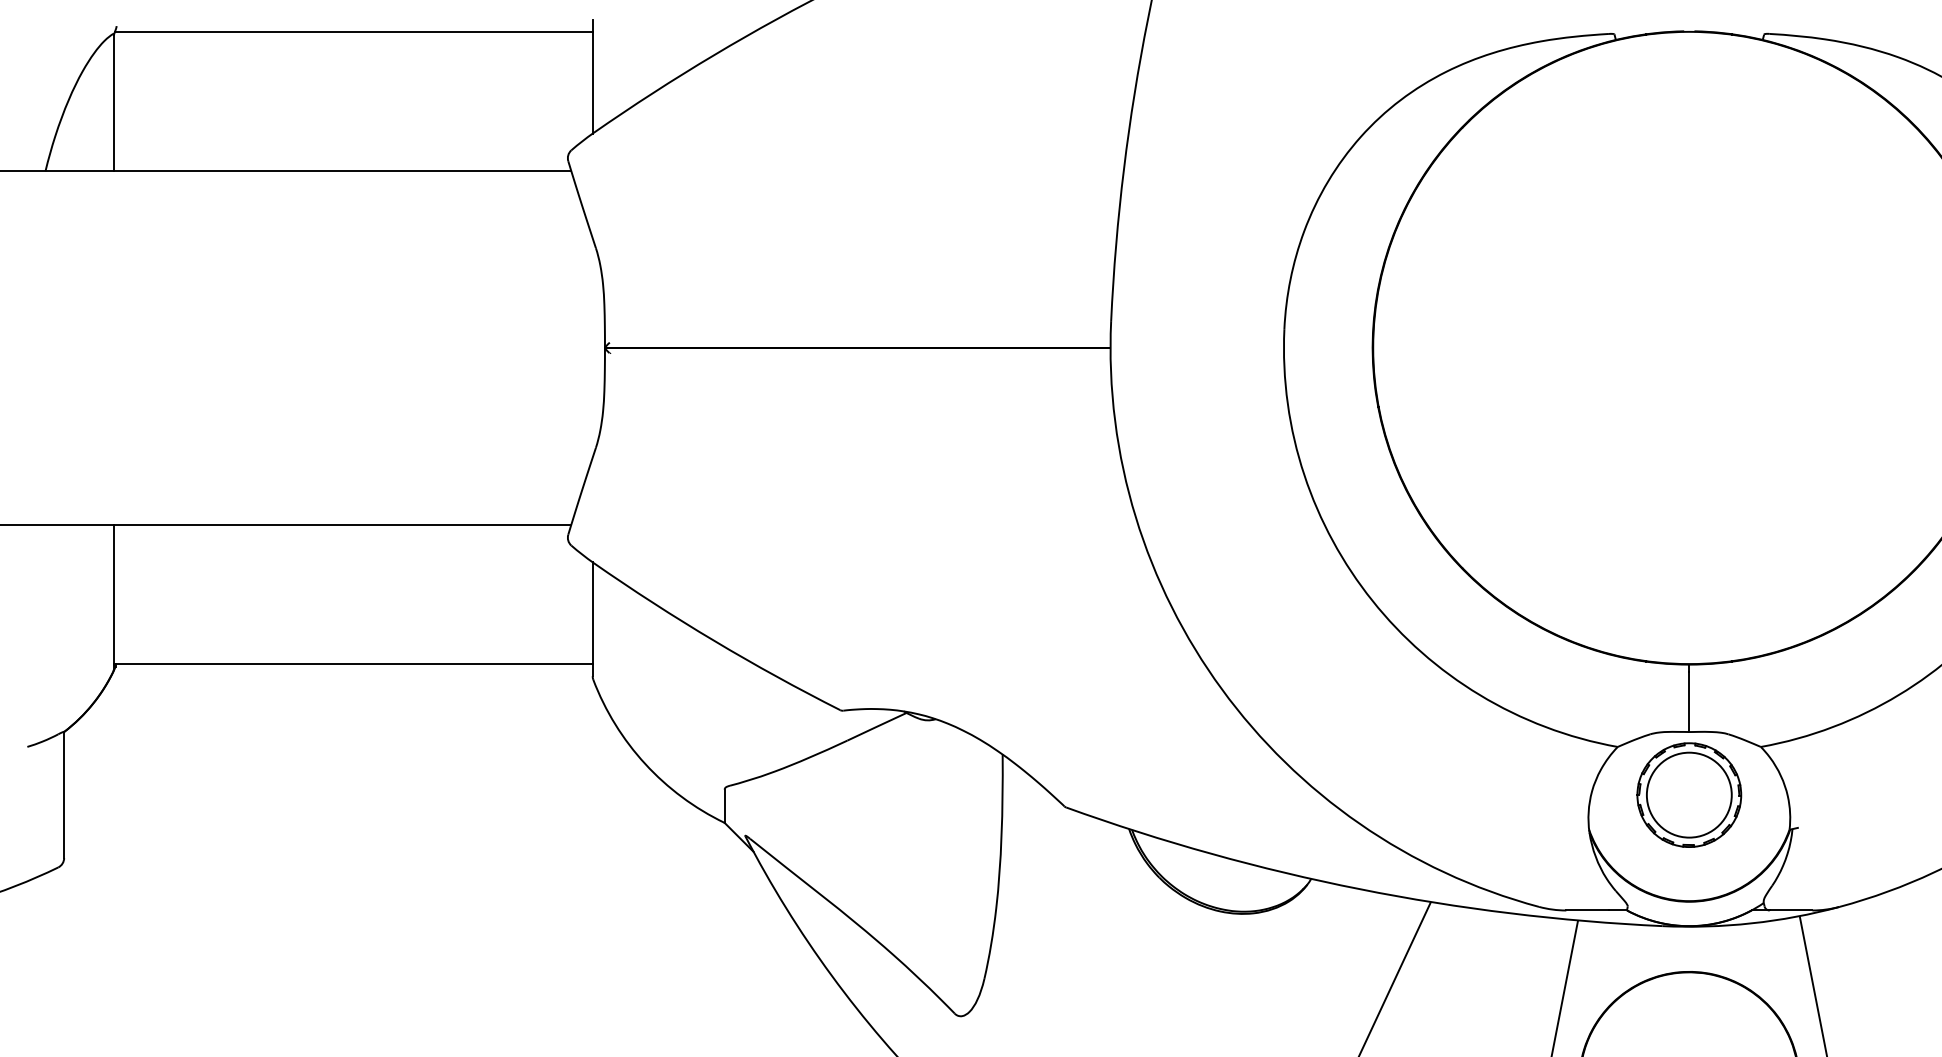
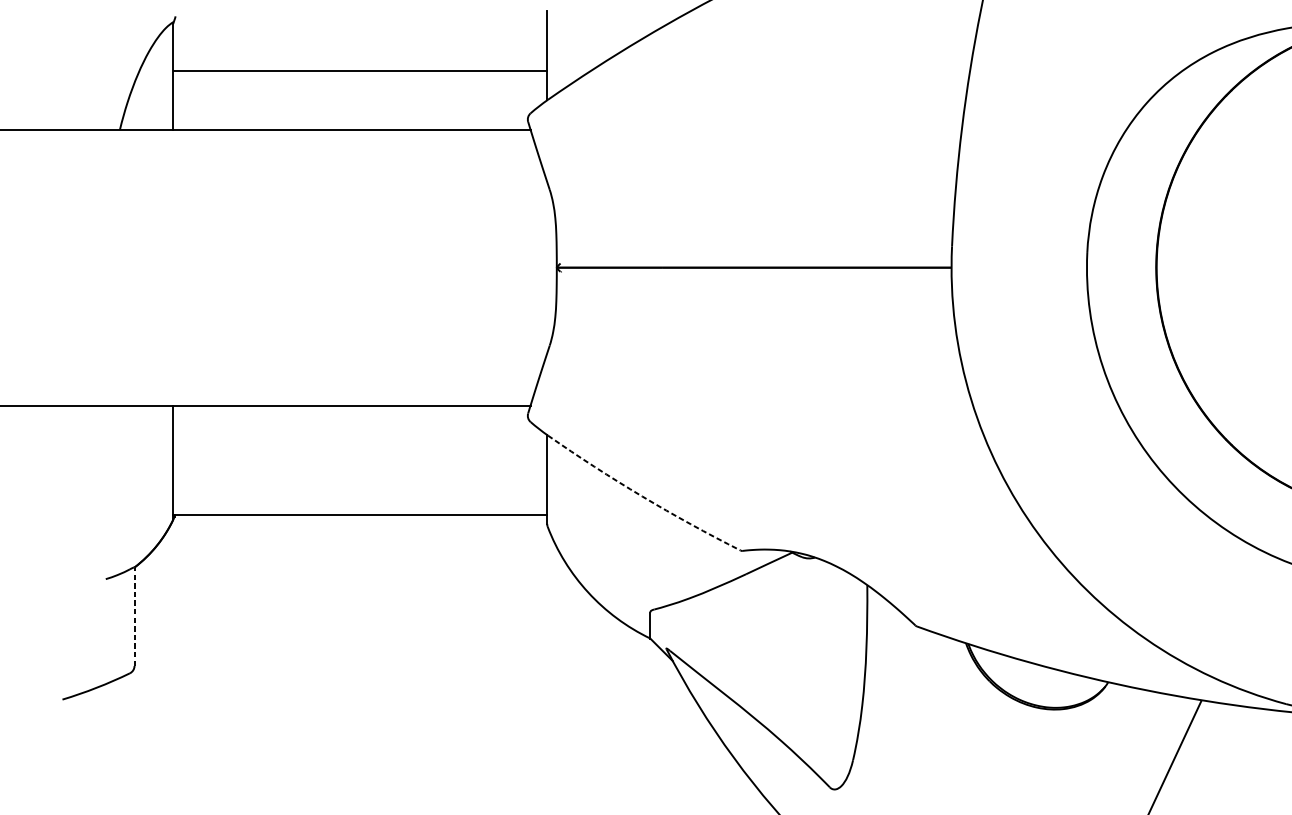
line: (353, 31) -> (360, 70), moved
arc: (714, 640) -> (642, 496), solid -> dashed
line: (64, 795) -> (134, 617), solid -> dashed

